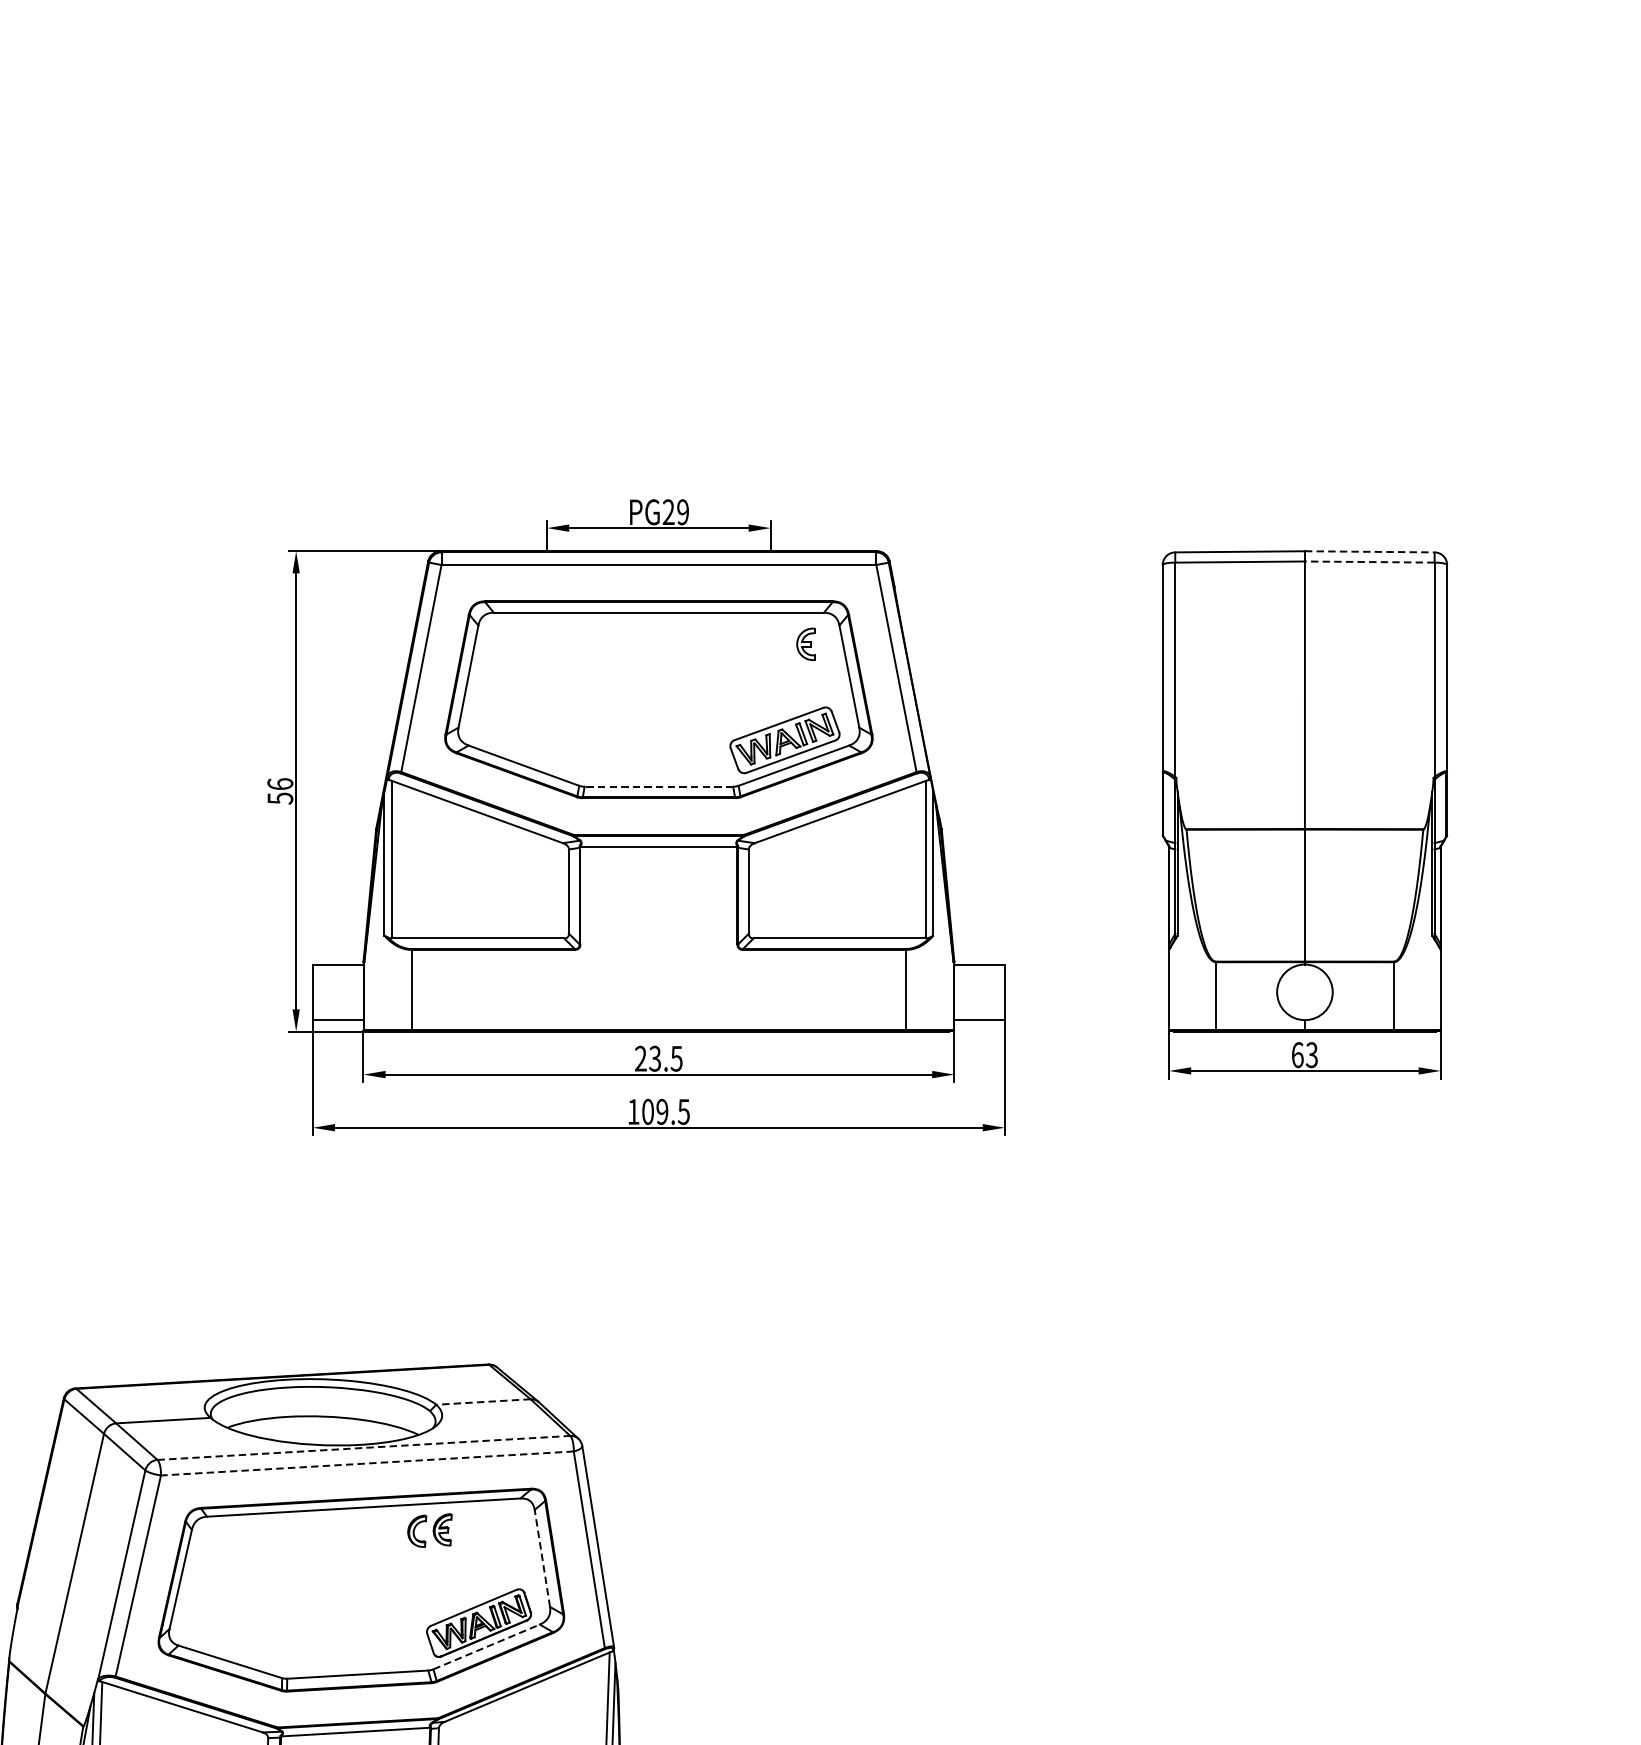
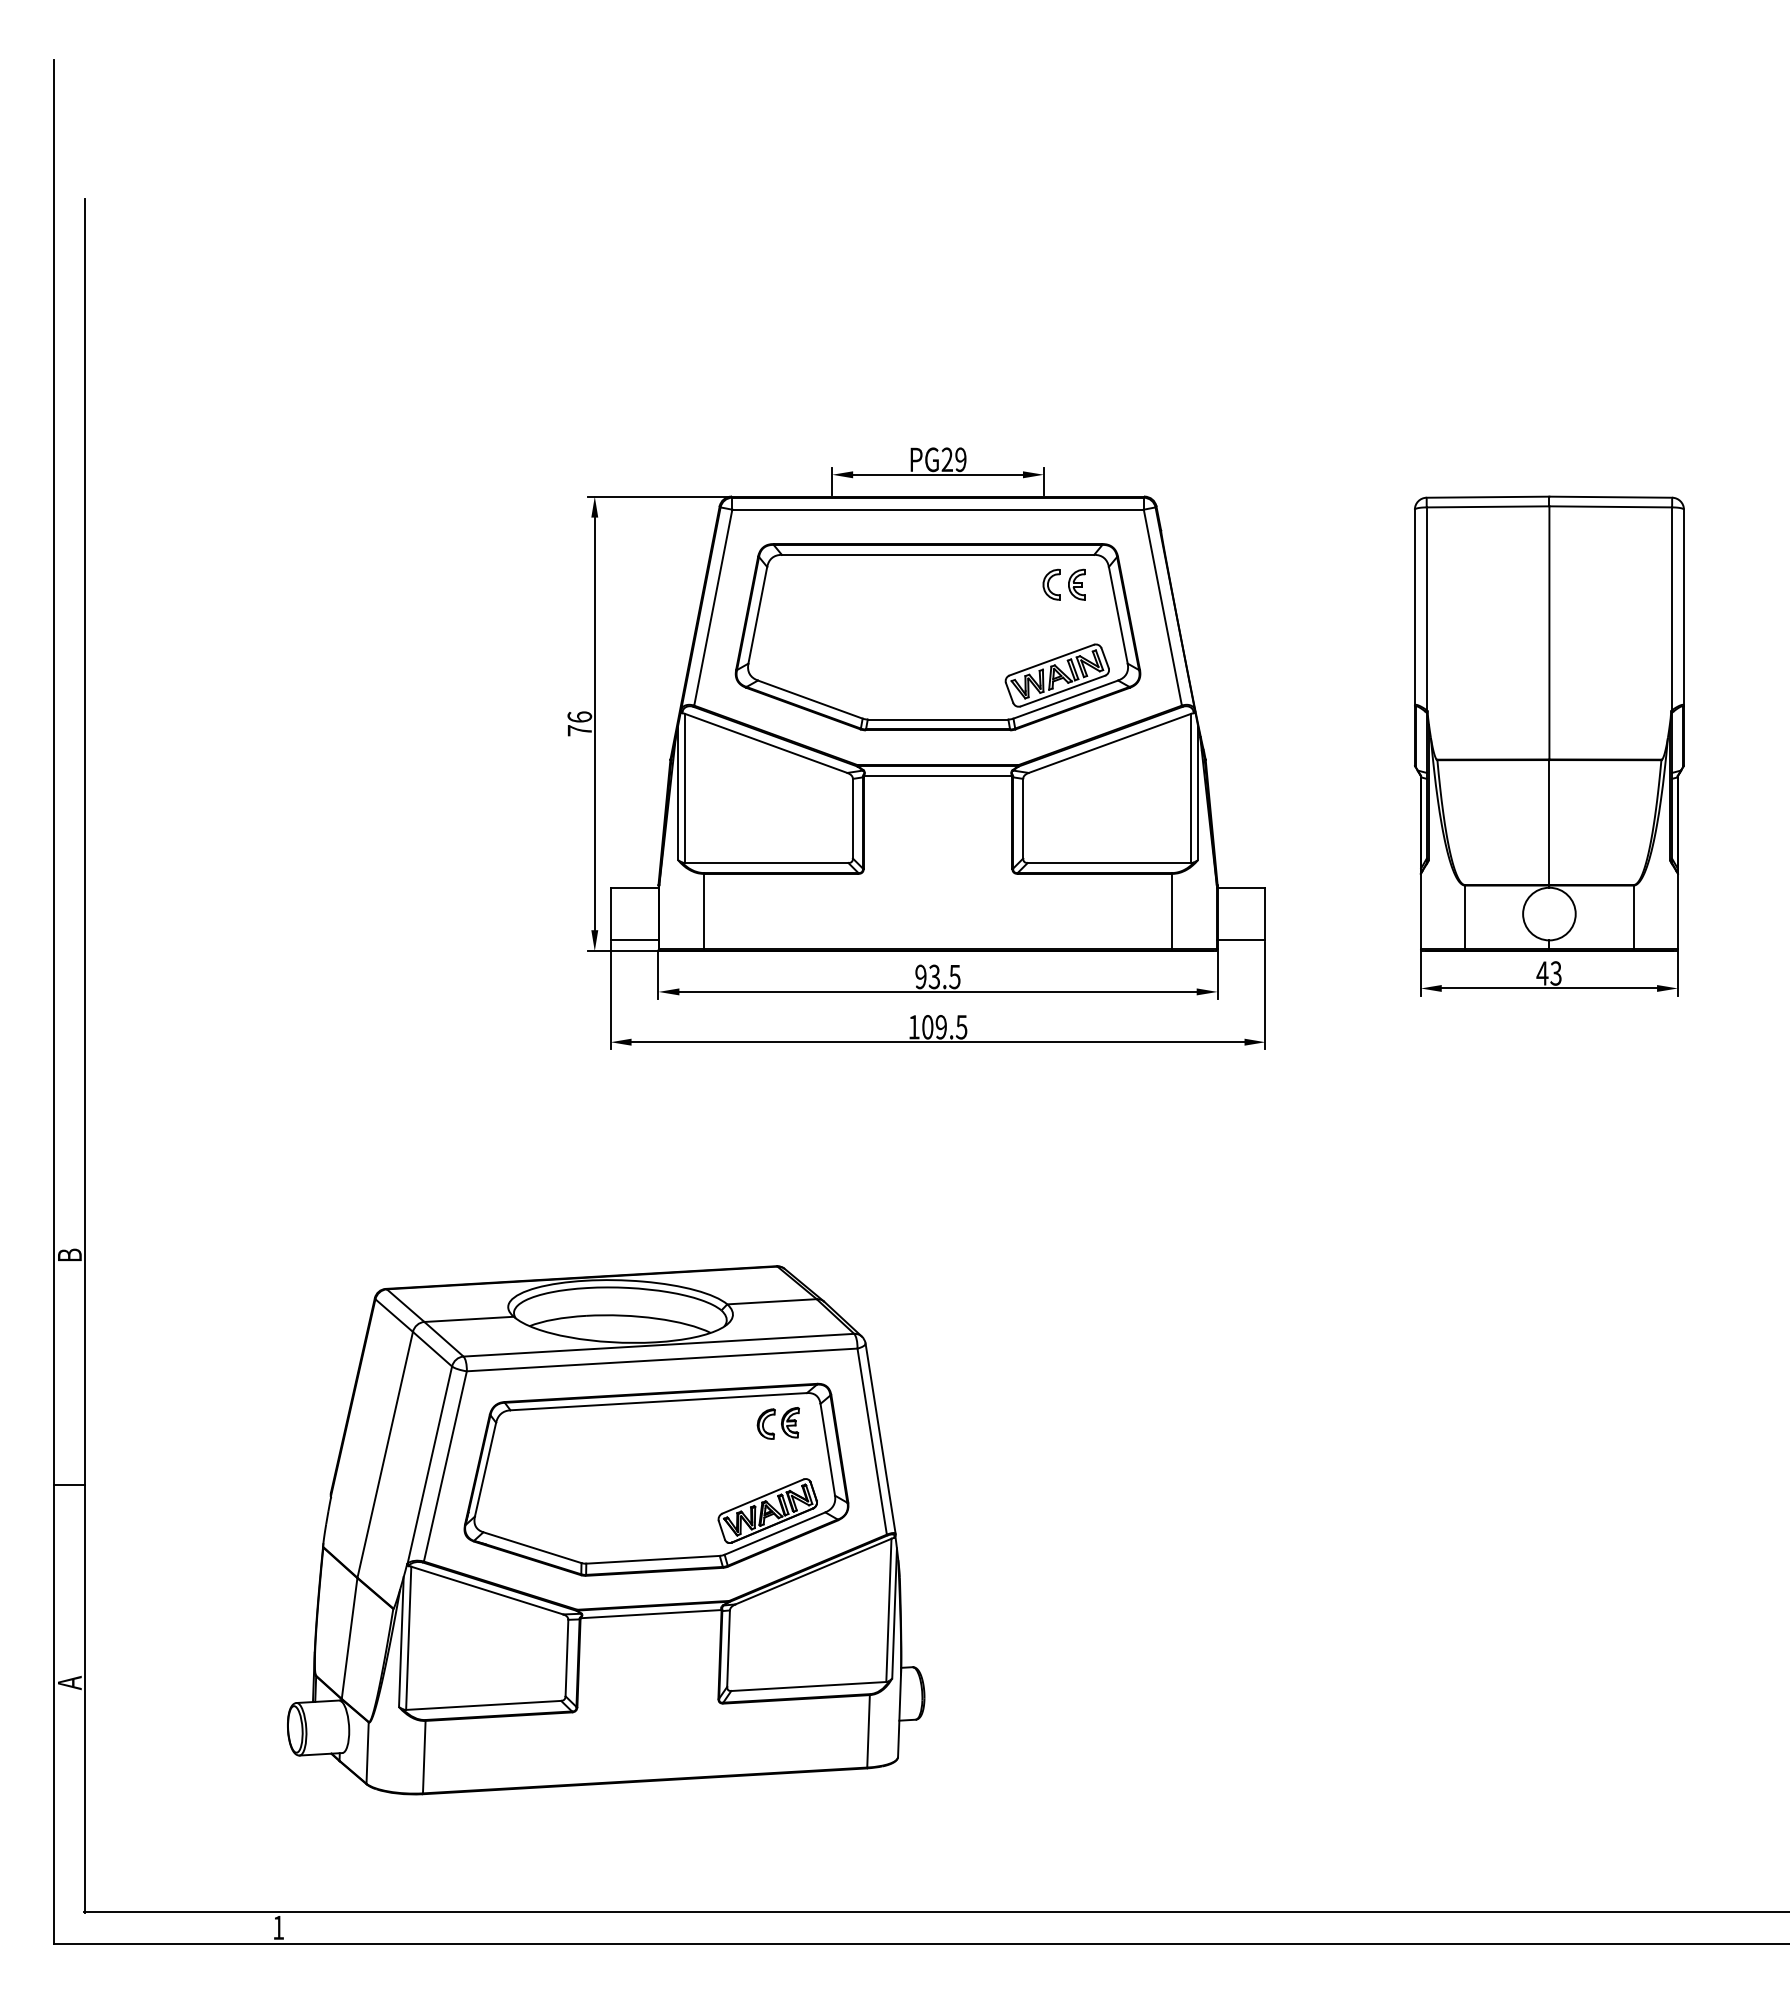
line: (1370, 552) -> (1611, 497), dashed -> solid
line: (1369, 561) -> (1610, 506), dashed -> solid
part: (778, 644) -> (1051, 584), added
line: (658, 786) -> (937, 719), dashed -> solid
text: (280, 798) -> (579, 730), 56 -> 76
text: (1297, 1055) -> (1542, 973), 63 -> 43
text: (640, 1059) -> (920, 977), 23.5 -> 93.5
line: (483, 1401) -> (772, 1301), dashed -> solid
line: (363, 1448) -> (658, 1345), dashed -> solid
line: (367, 1463) -> (662, 1359), dashed -> solid
part: (429, 1530) -> (777, 1423), moved
line: (542, 1558) -> (827, 1449), dashed -> solid
line: (487, 1646) -> (775, 1533), dashed -> solid

